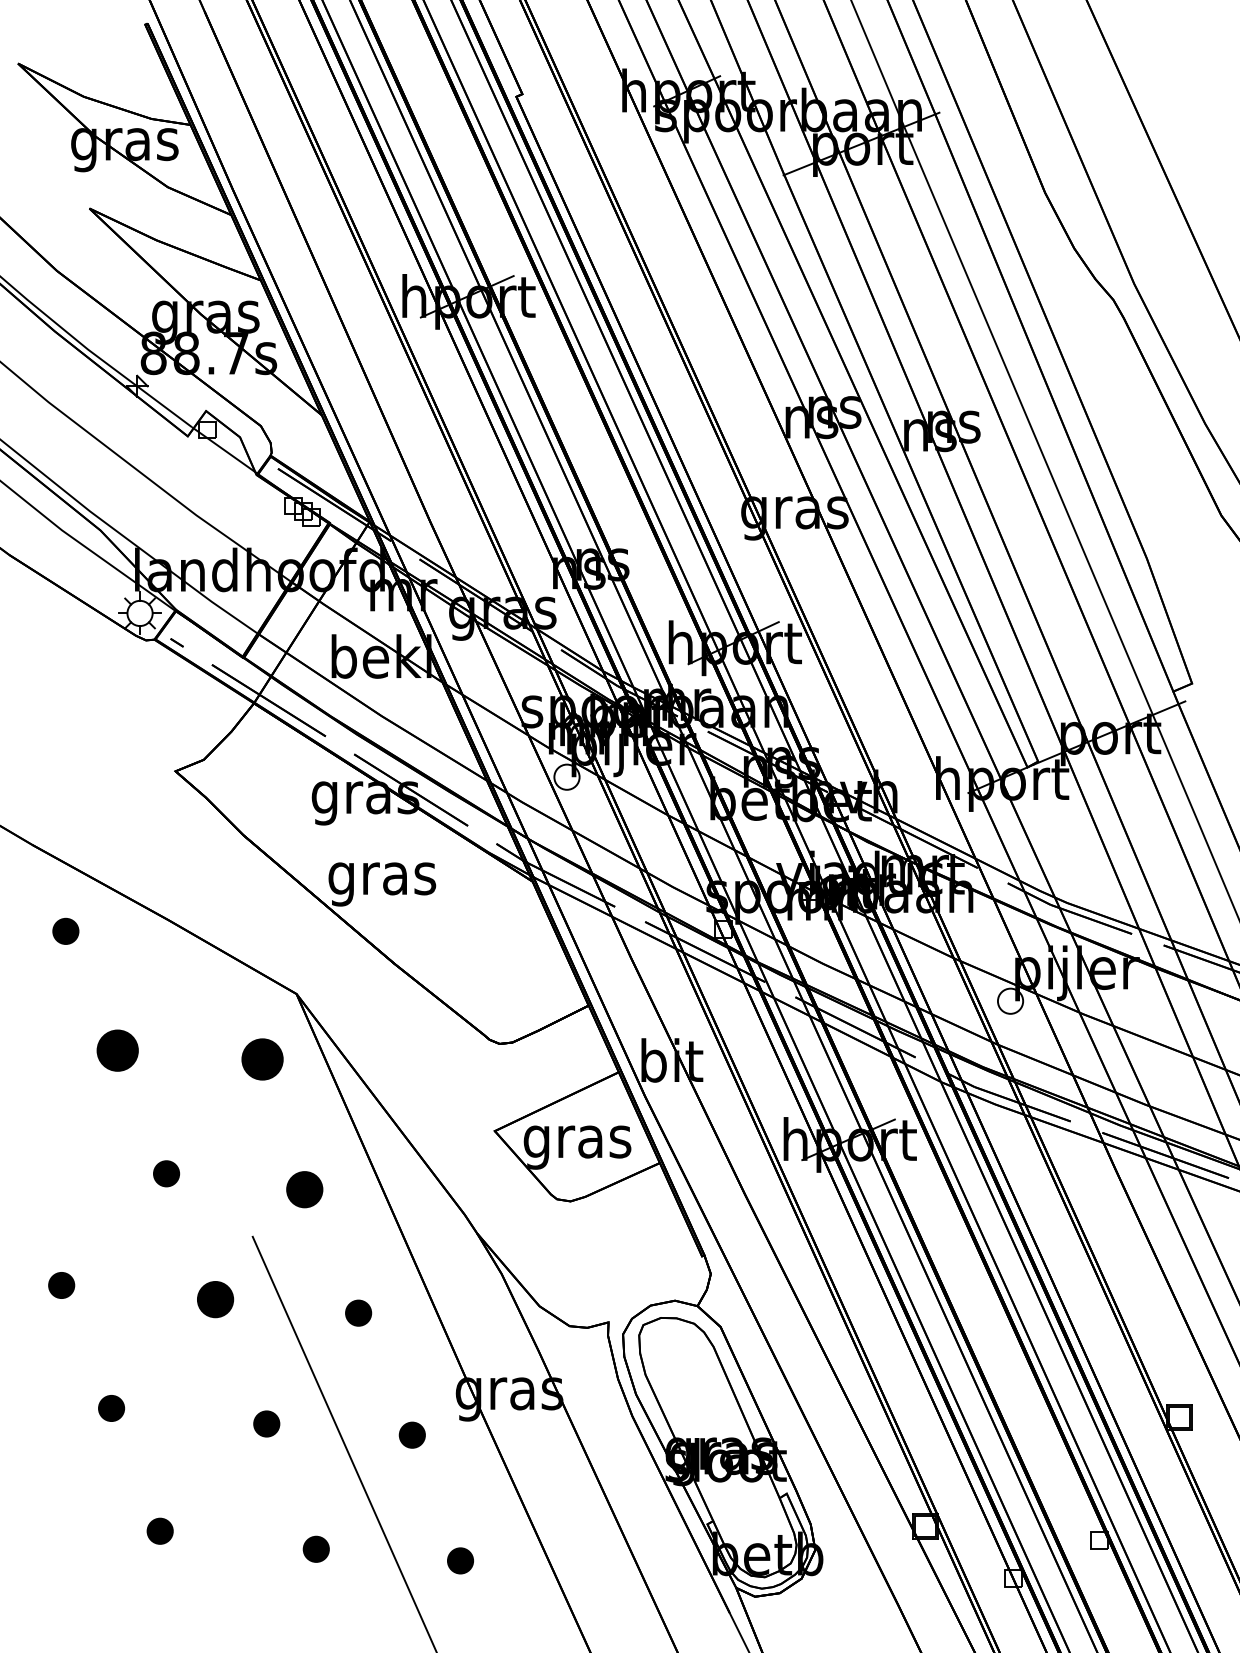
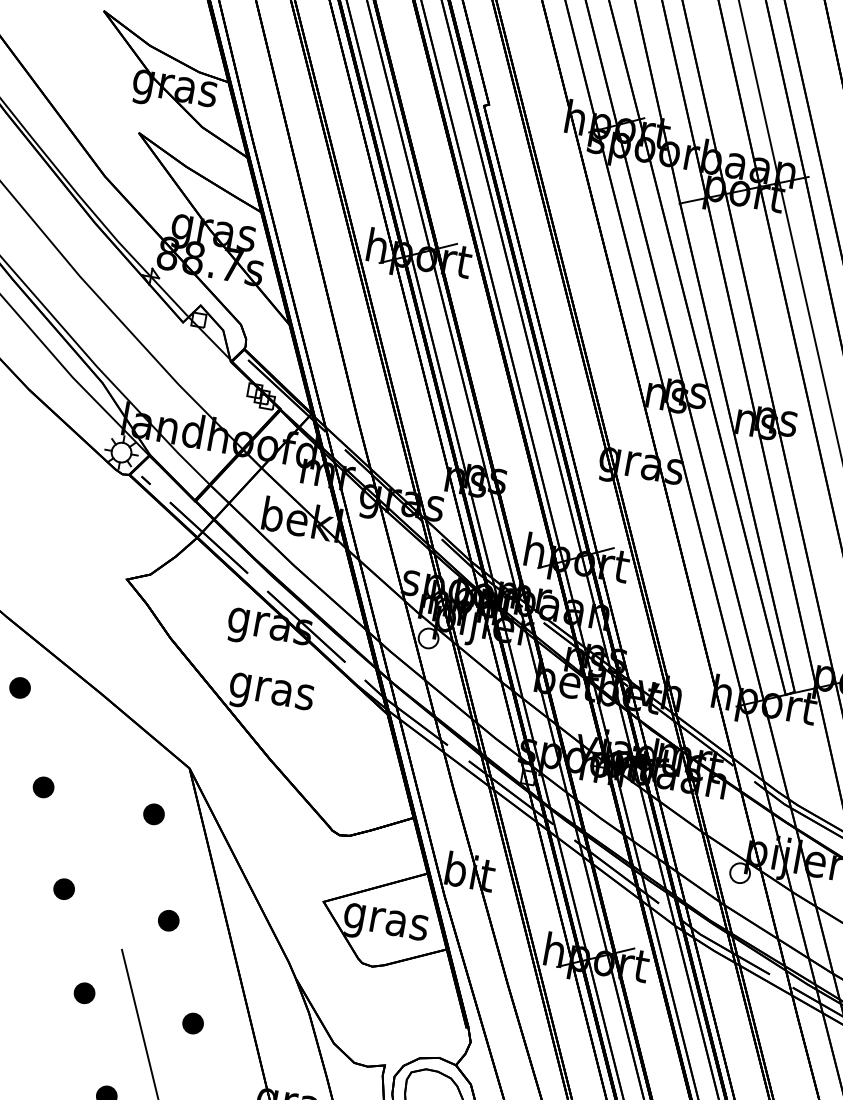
part: (117, 1050) -> (43, 787), size x0.62
part: (261, 1059) -> (153, 814), size x0.62
part: (304, 1189) -> (168, 920), size x0.71
part: (215, 1299) -> (84, 993), size x0.71

